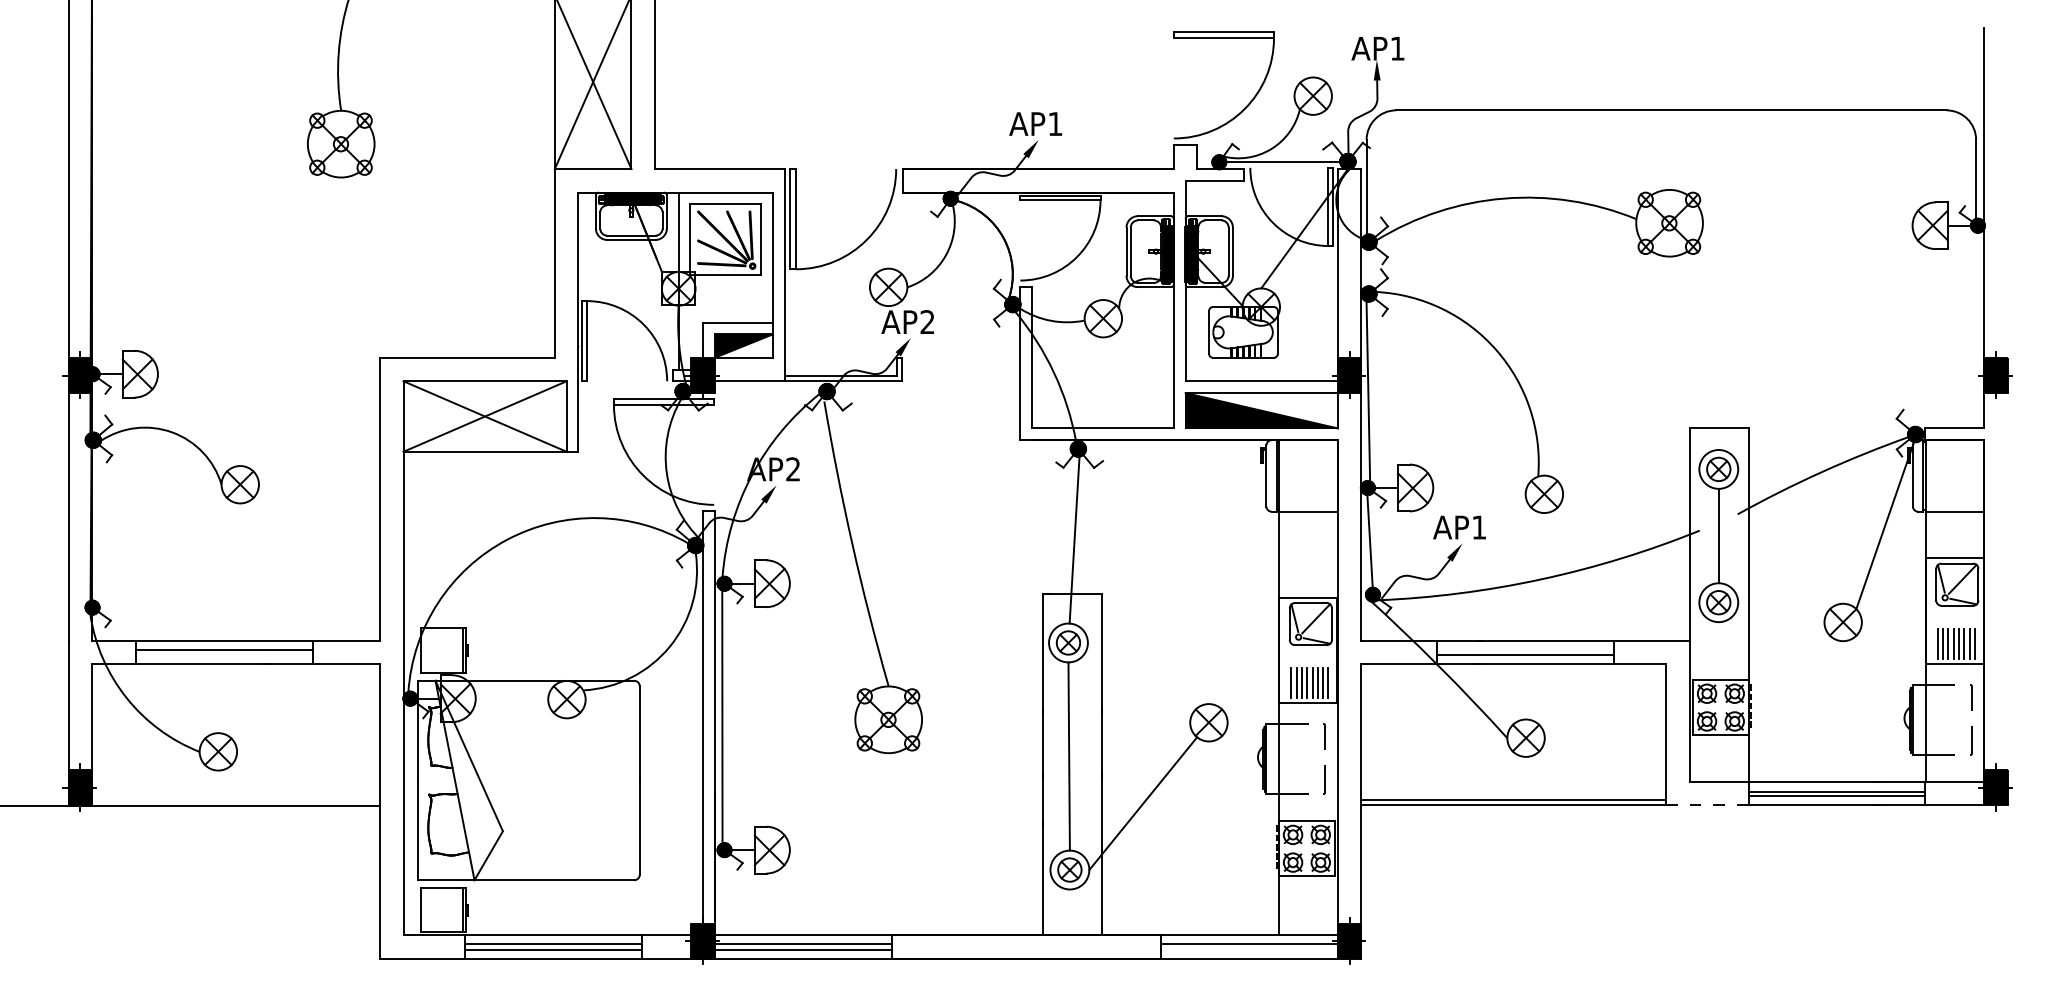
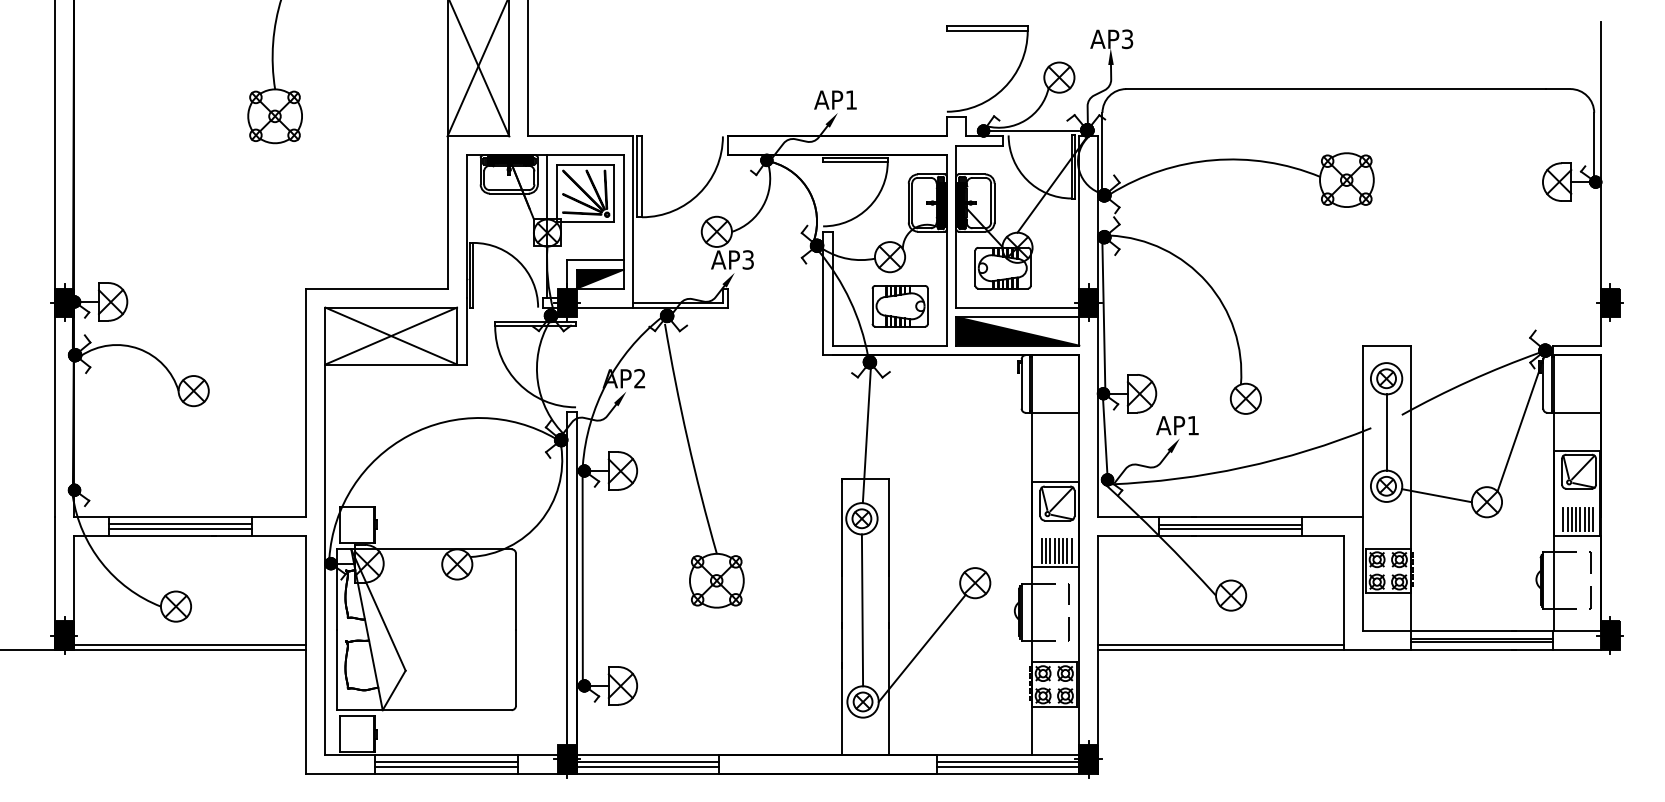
text: (1397, 48) -> (1127, 39), AP1 -> AP3
text: (927, 322) -> (748, 260), AP2 -> AP3
part: (1115, 379) -> (899, 306), added
line: (1780, 614) -> (1436, 495), added
line: (1524, 650) -> (1229, 524), added
line: (223, 655) -> (180, 528), added
line: (235, 799) -> (189, 645), added
line: (1706, 805) -> (1376, 649), dashed -> solid
line: (1249, 950) -> (1007, 766), added

